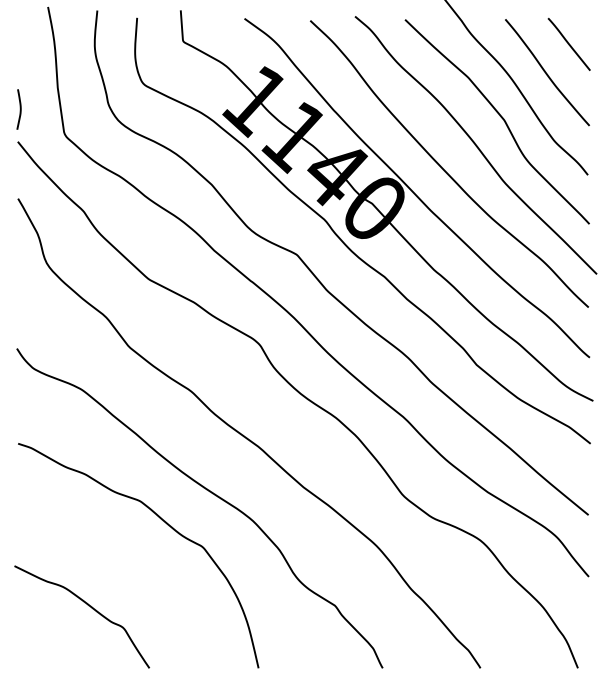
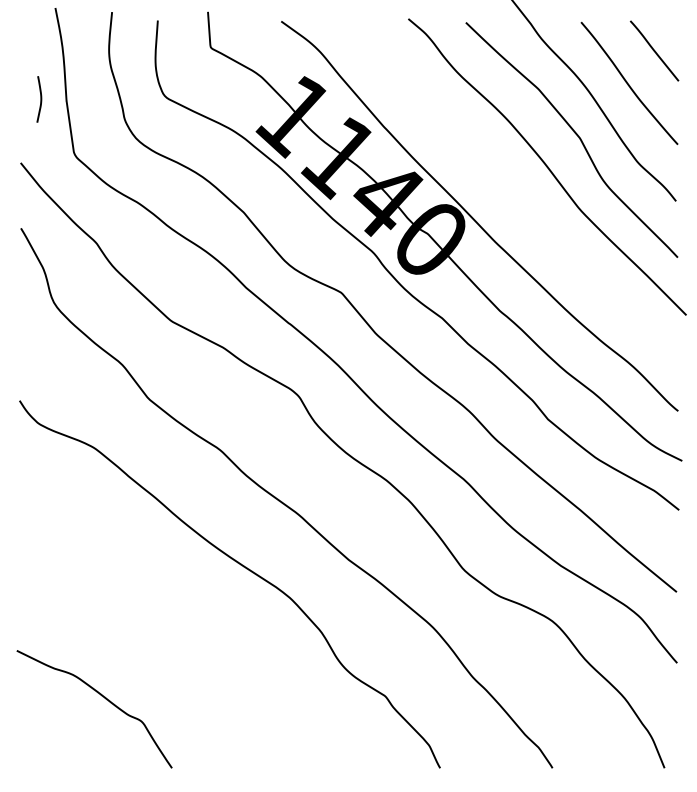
curve: (19, 109) -> (39, 99), moved
curve: (443, 168) -> (510, 193), removed
curve: (167, 525) -> (192, 604), removed

